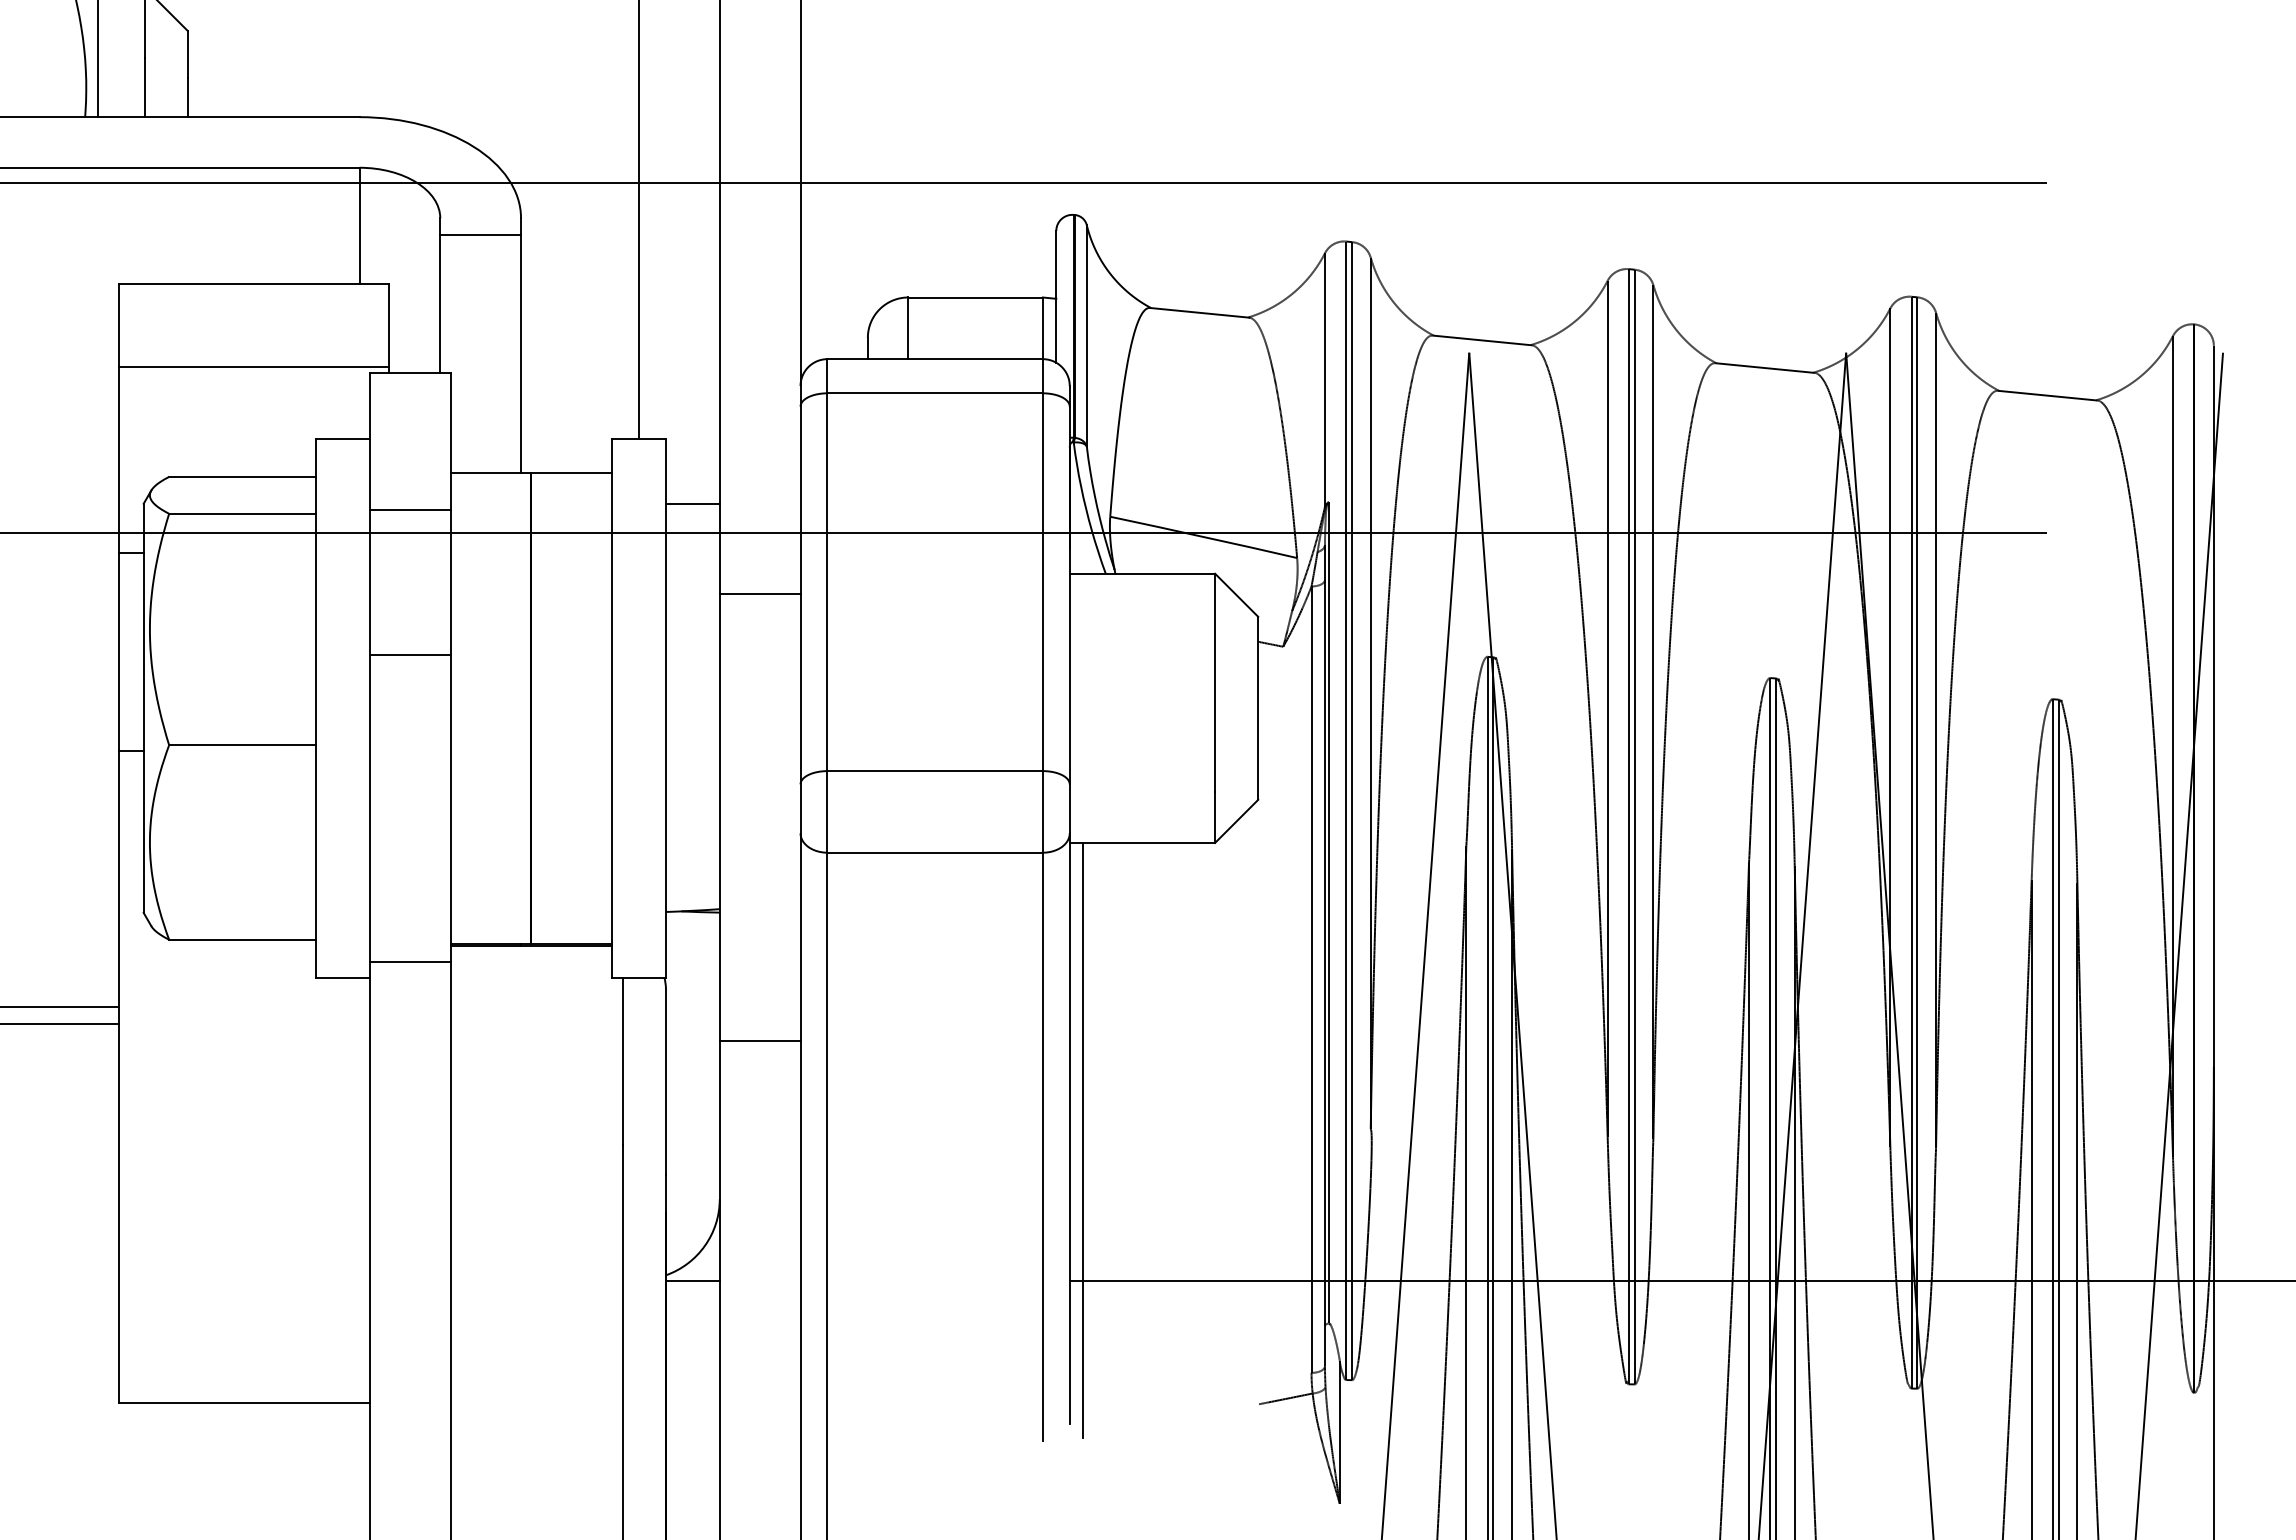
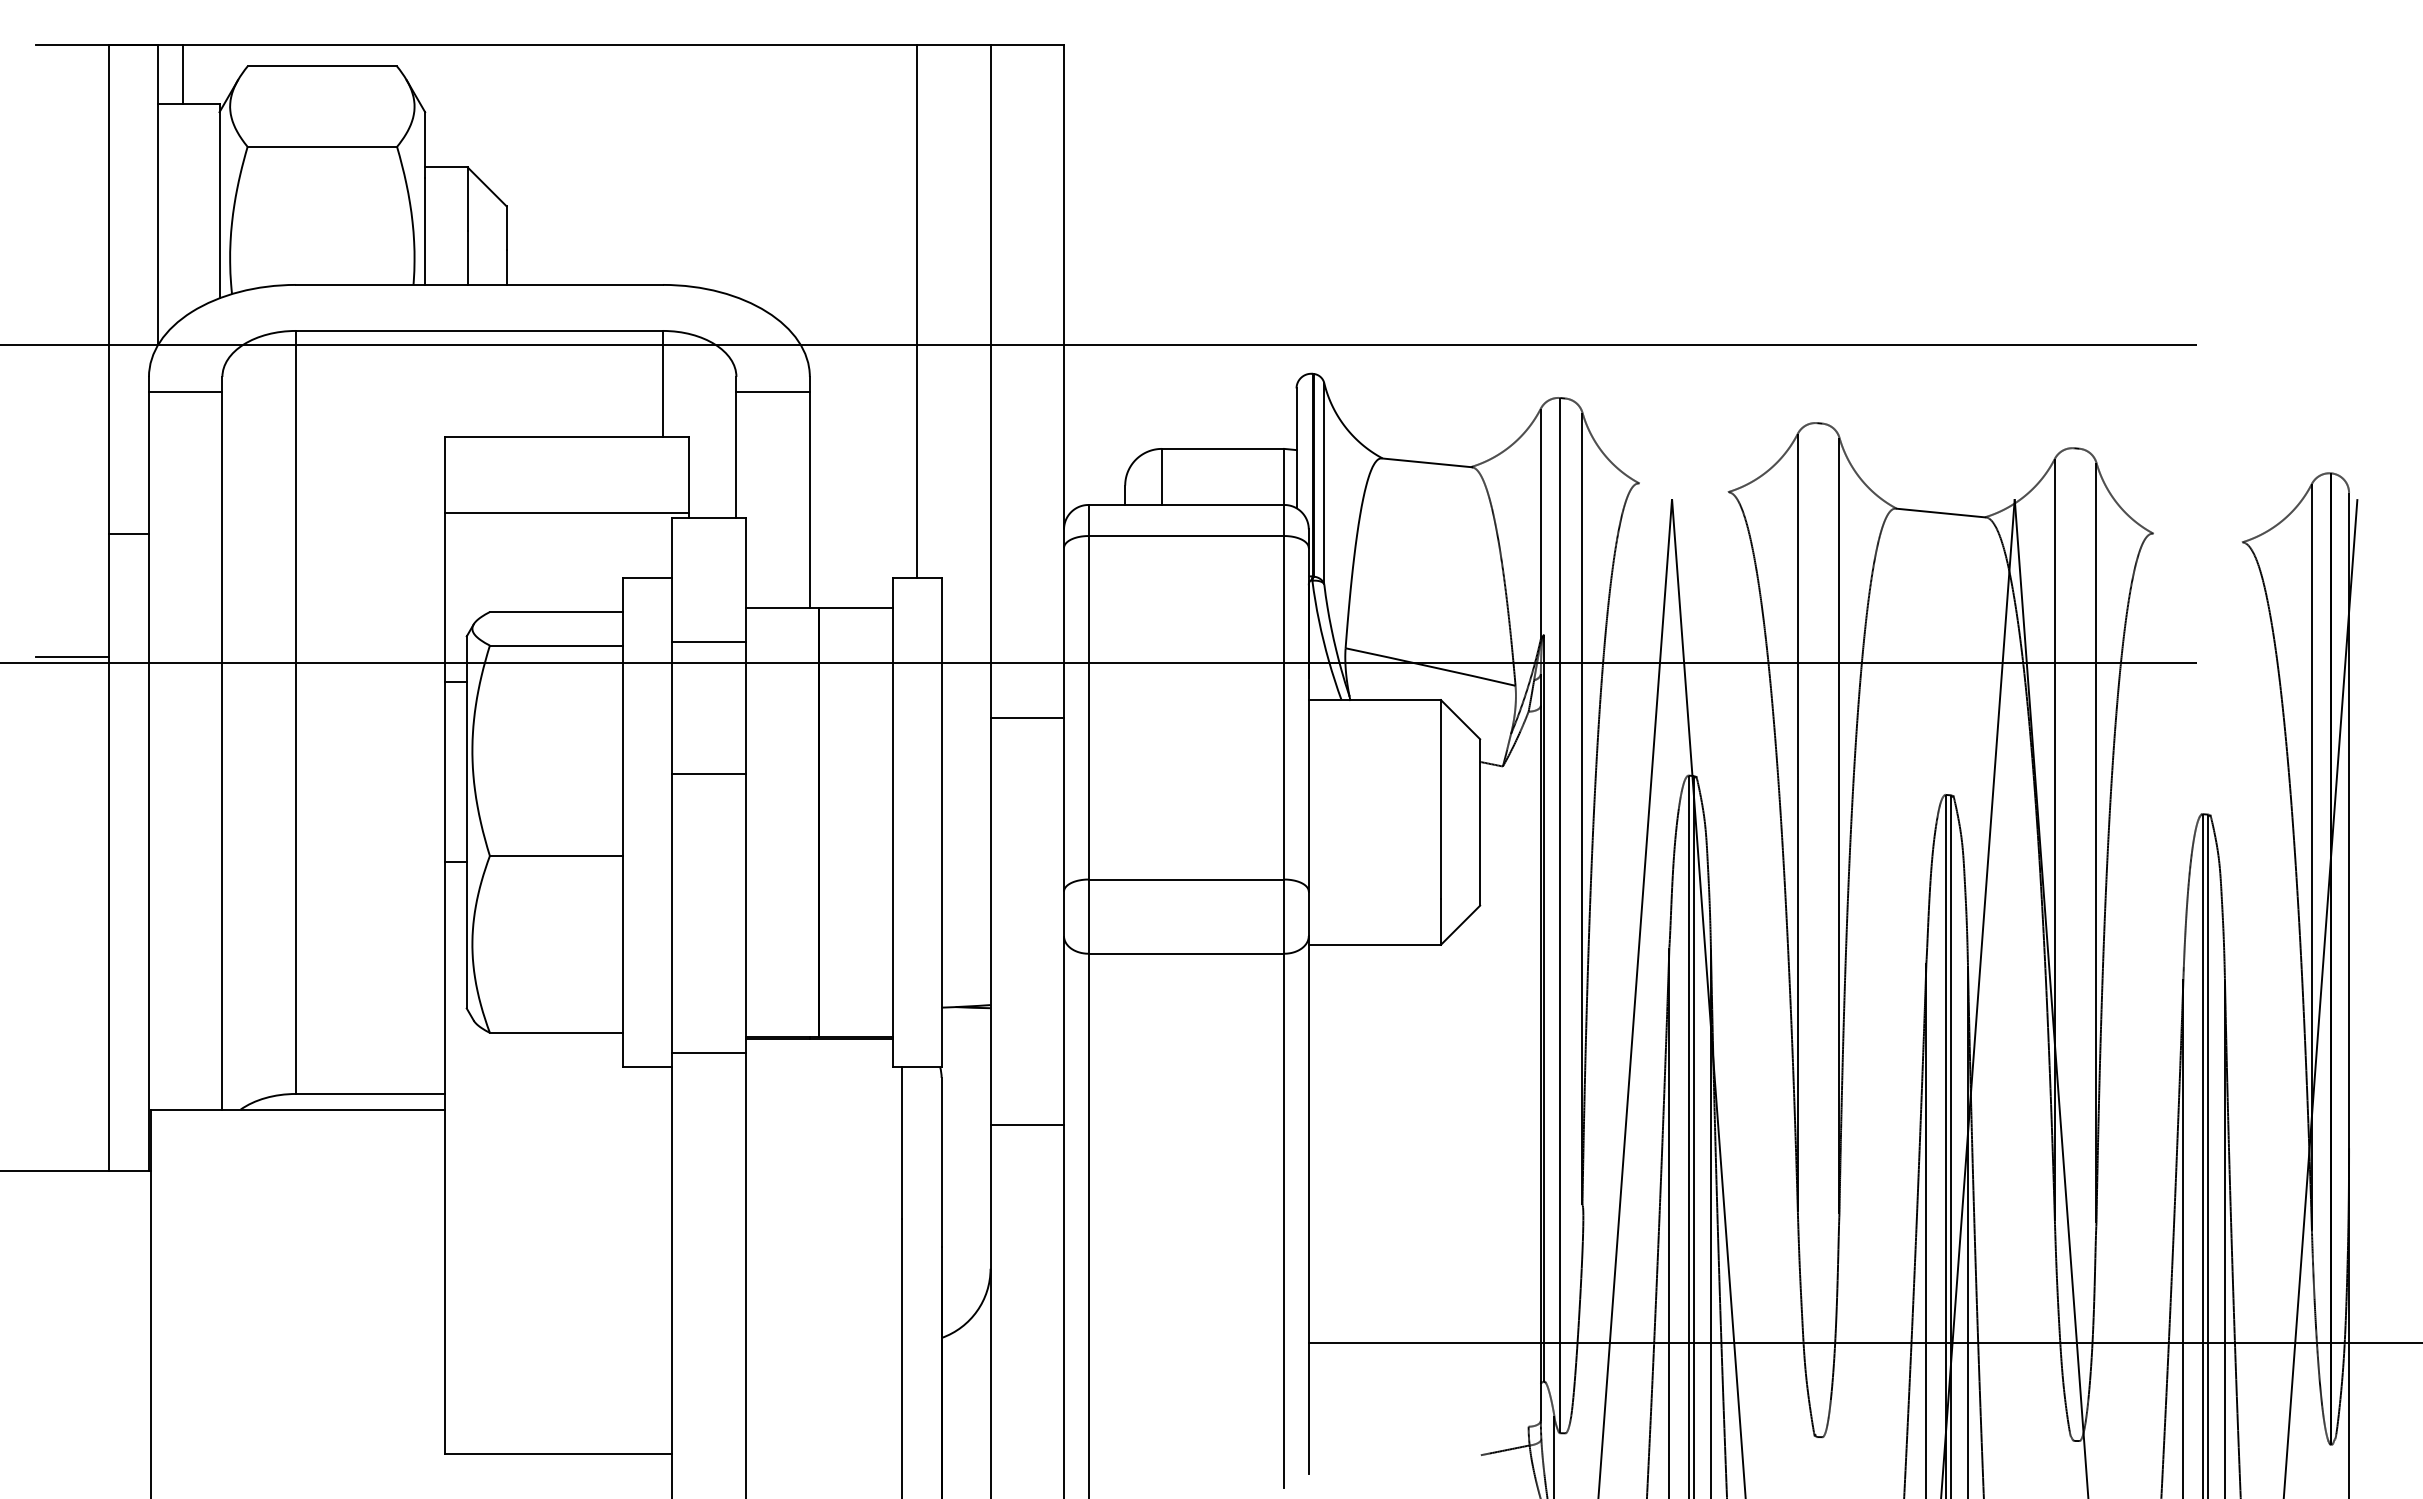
line: (1481, 339) -> (1683, 487), removed
line: (2047, 394) -> (2197, 537), removed
line: (692, 503) -> (965, 636), removed
line: (1352, 810) -> (1565, 915), removed
line: (1629, 827) -> (1817, 930), removed
line: (1634, 827) -> (1822, 930), removed
line: (1911, 842) -> (2074, 944), removed
line: (1917, 842) -> (2079, 944), removed
line: (1311, 978) -> (1528, 1068), removed
line: (1083, 1139) -> (1321, 1214), removed
line: (692, 1281) -> (965, 1343), removed

